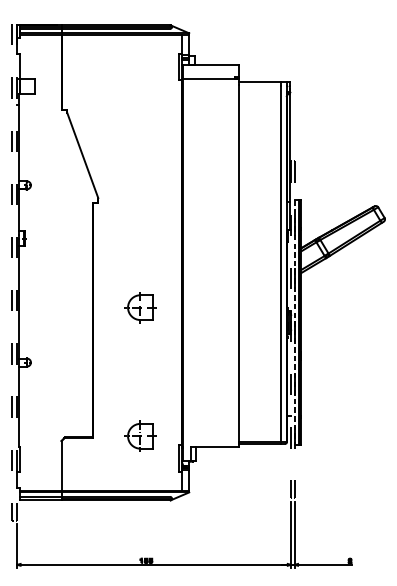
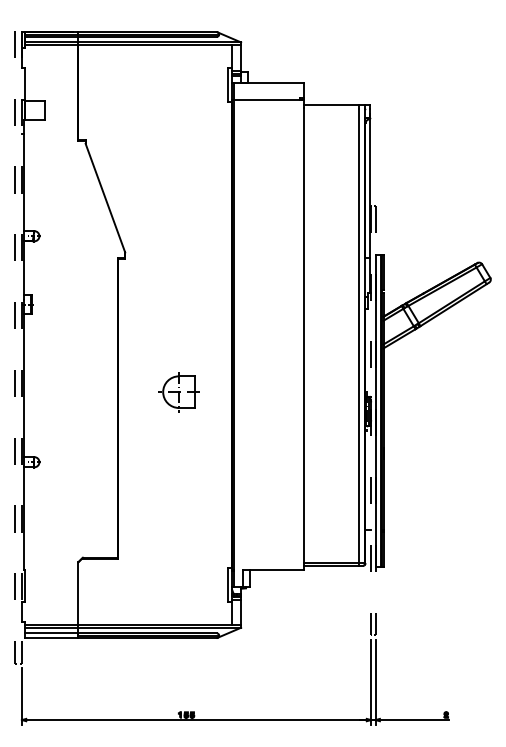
line: (294, 322) -> (375, 411), dashed -> solid
part: (140, 436) -> (178, 556), removed

